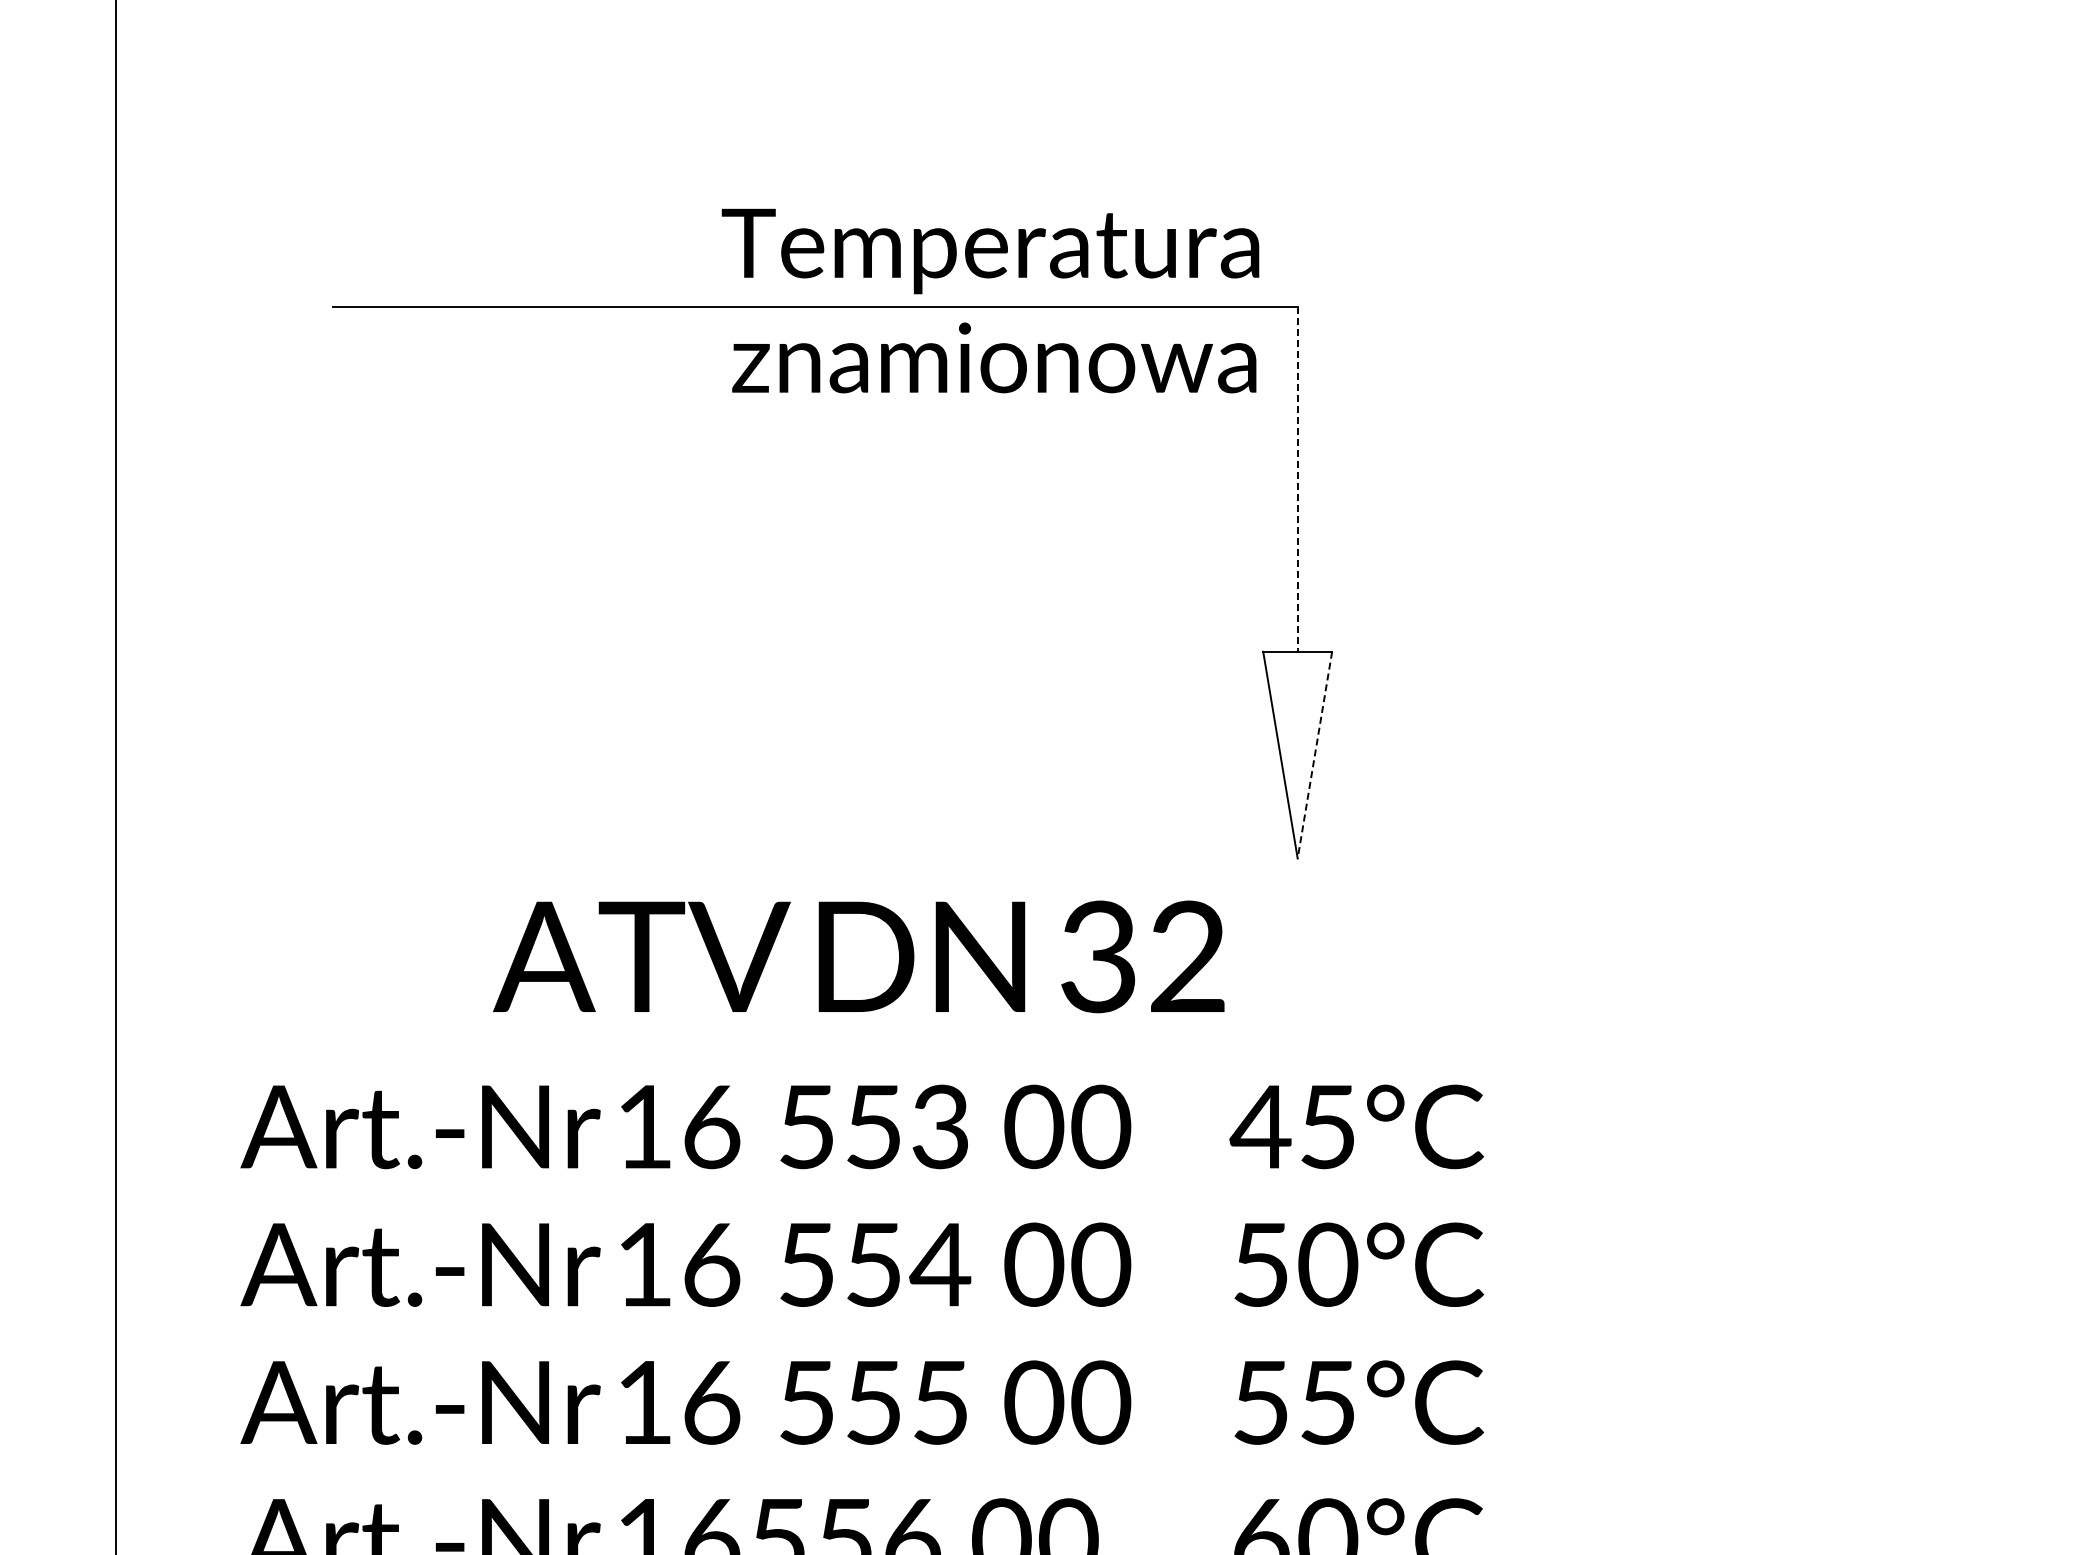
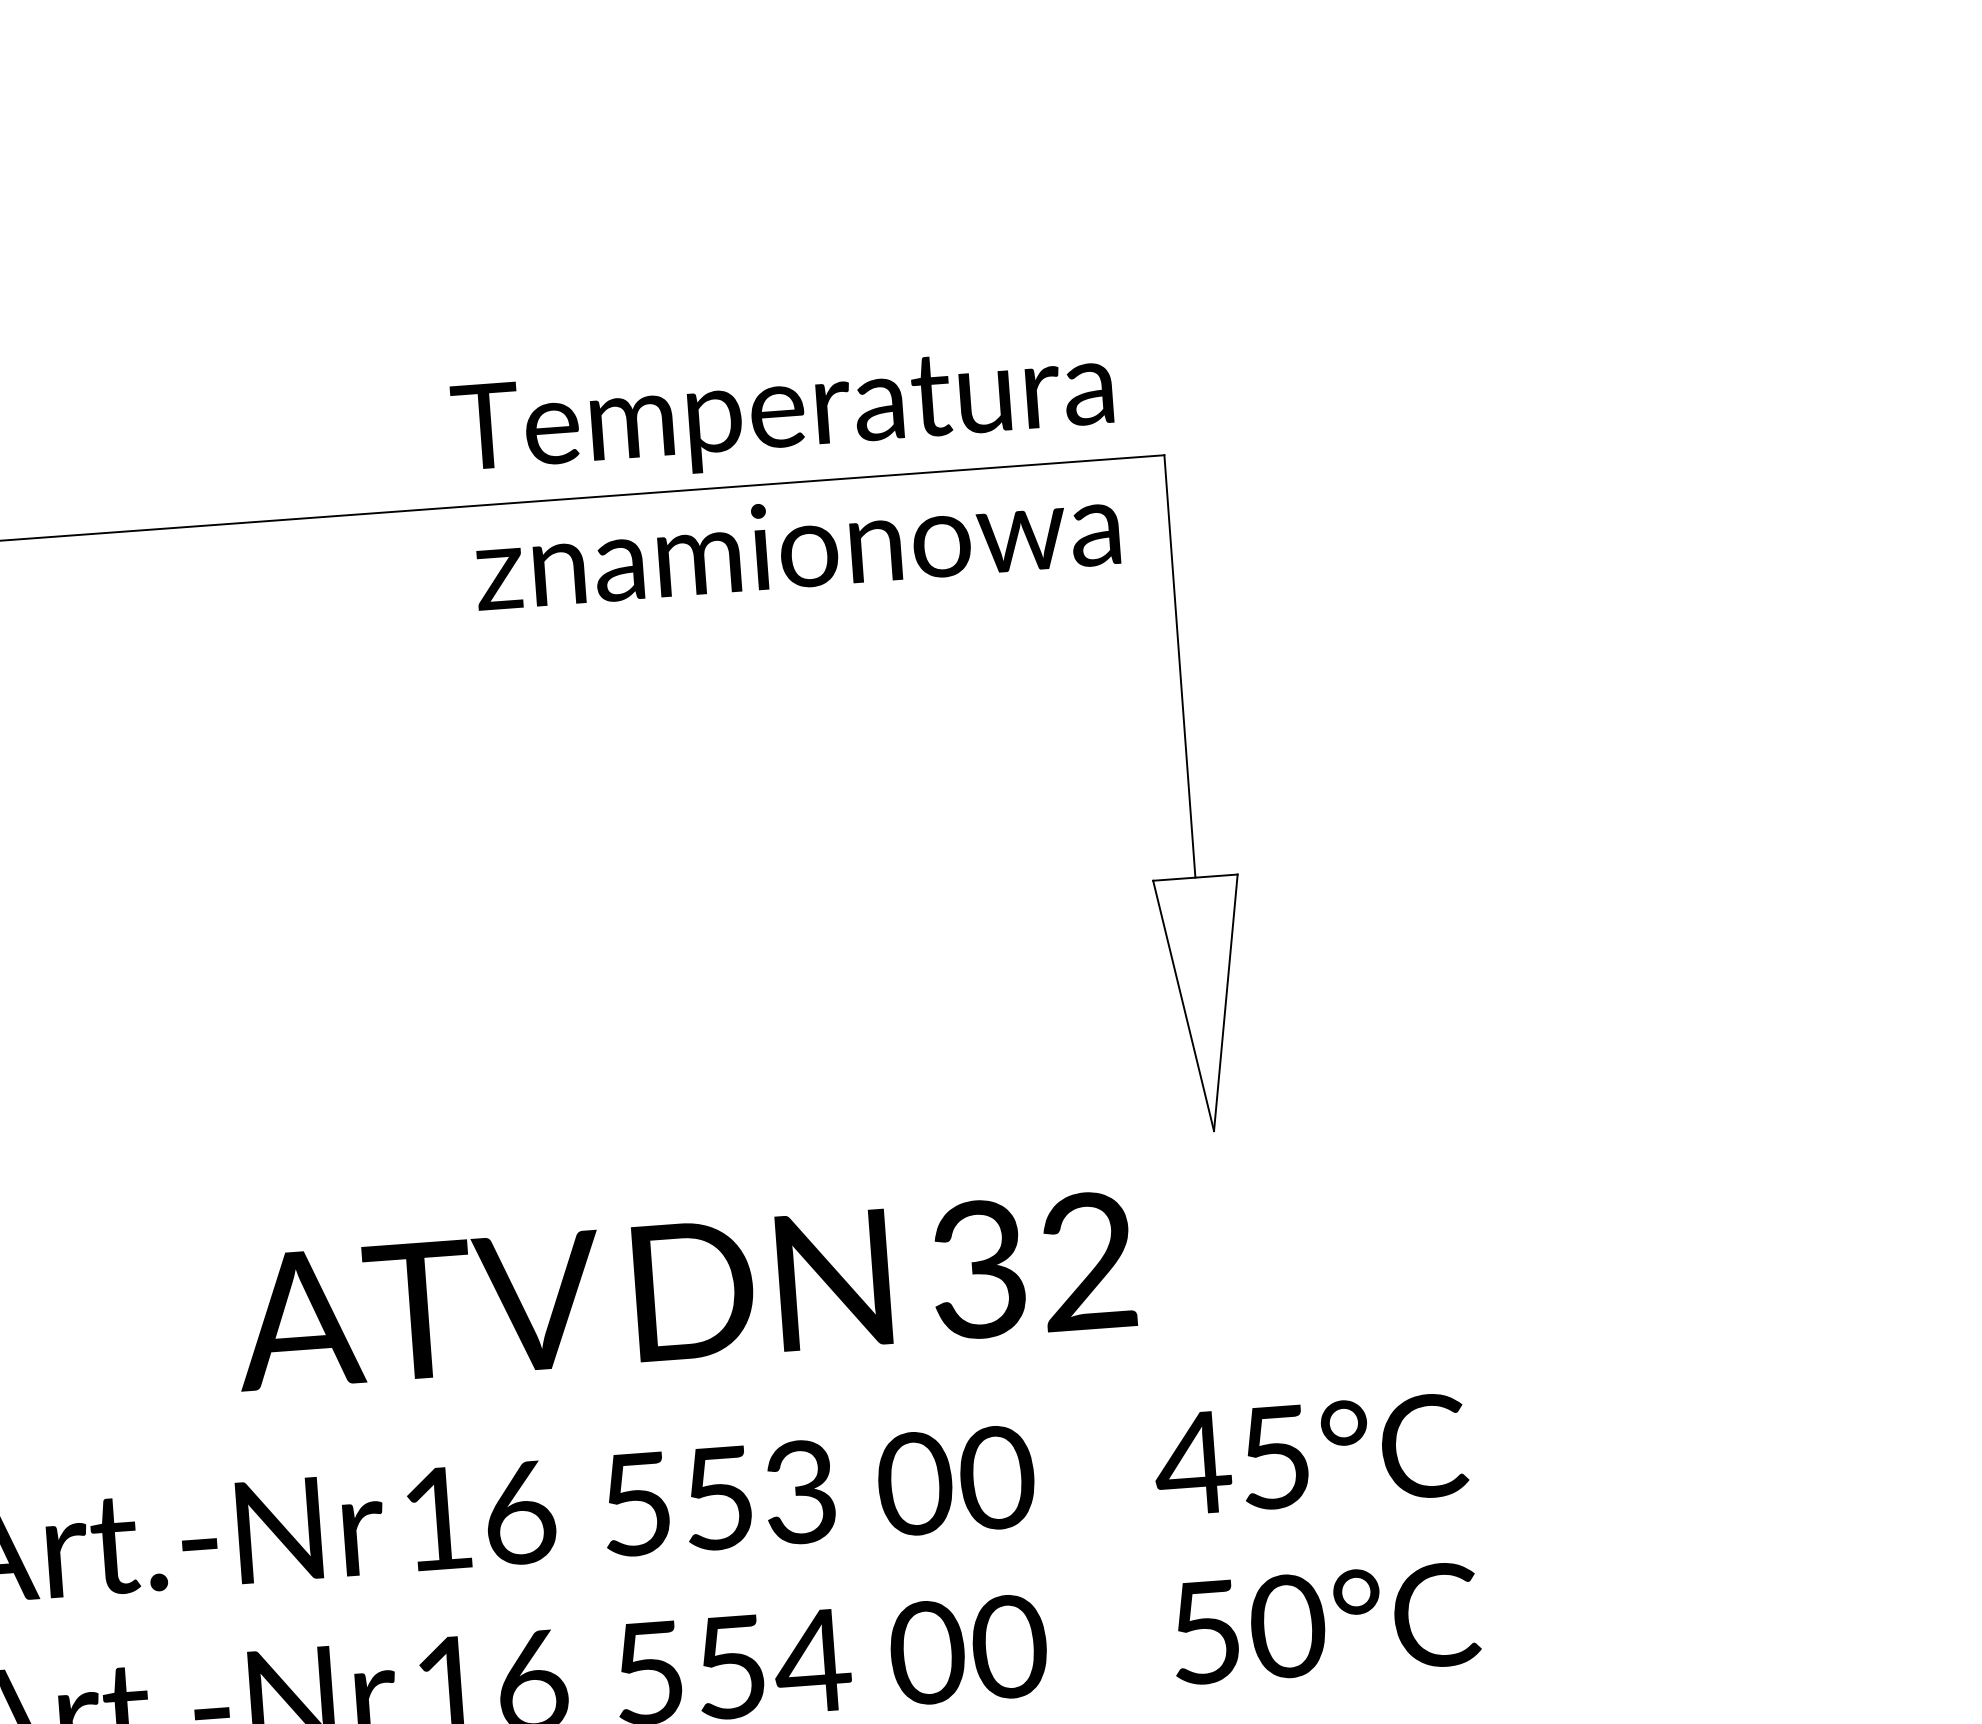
line: (1297, 480) -> (1179, 667), dashed -> solid
line: (1314, 755) -> (1225, 1003), dashed -> solid

